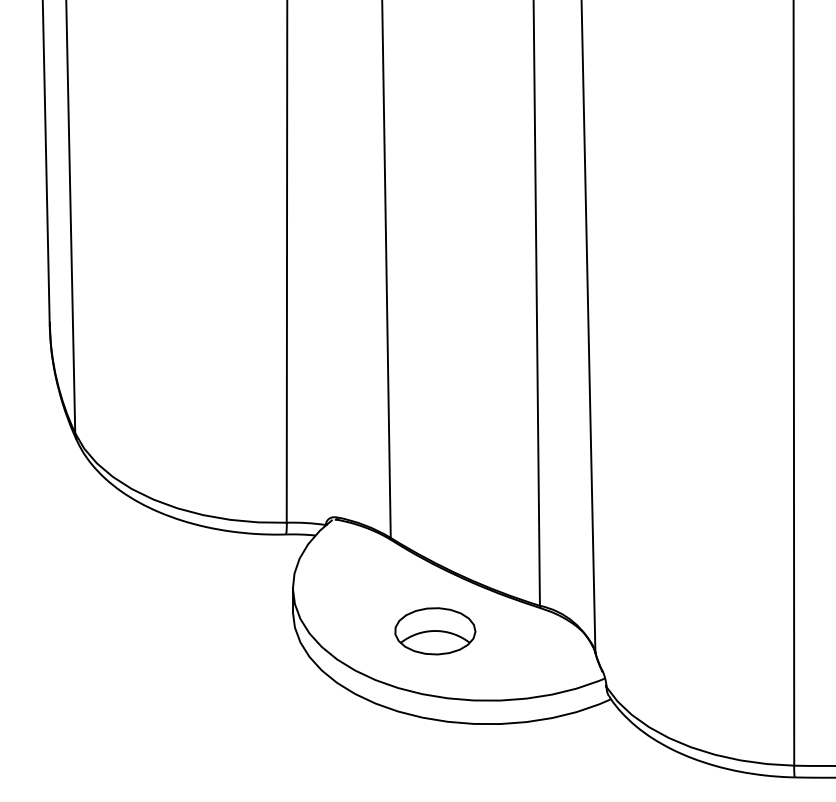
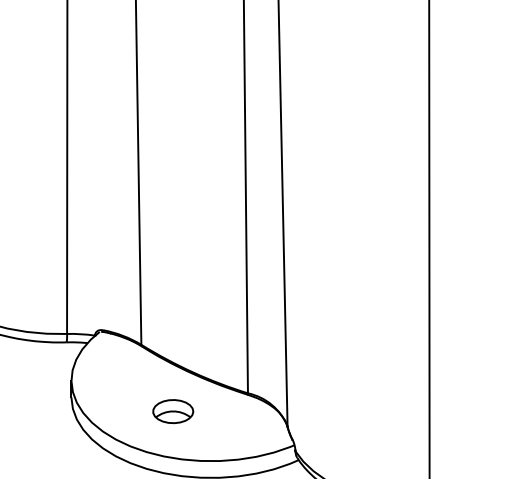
part: (435, 631) -> (173, 411), size x0.7

